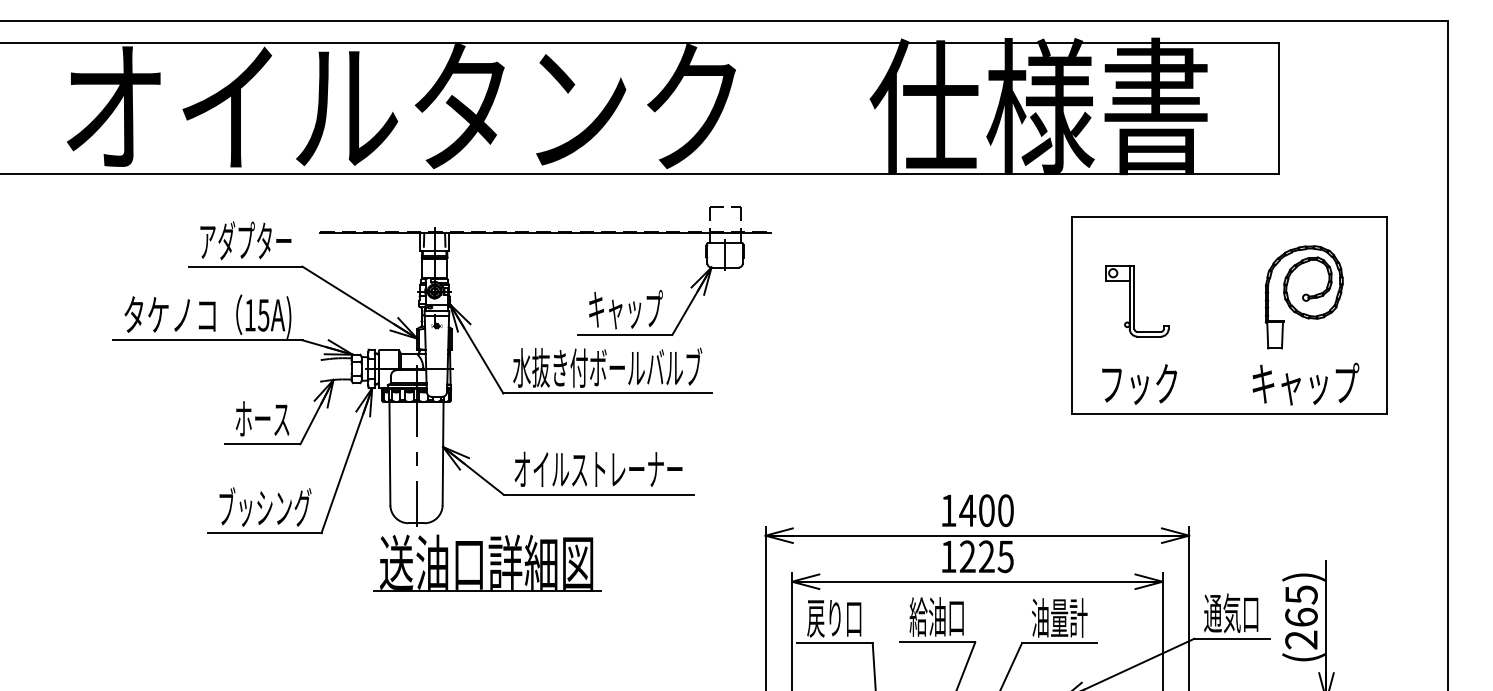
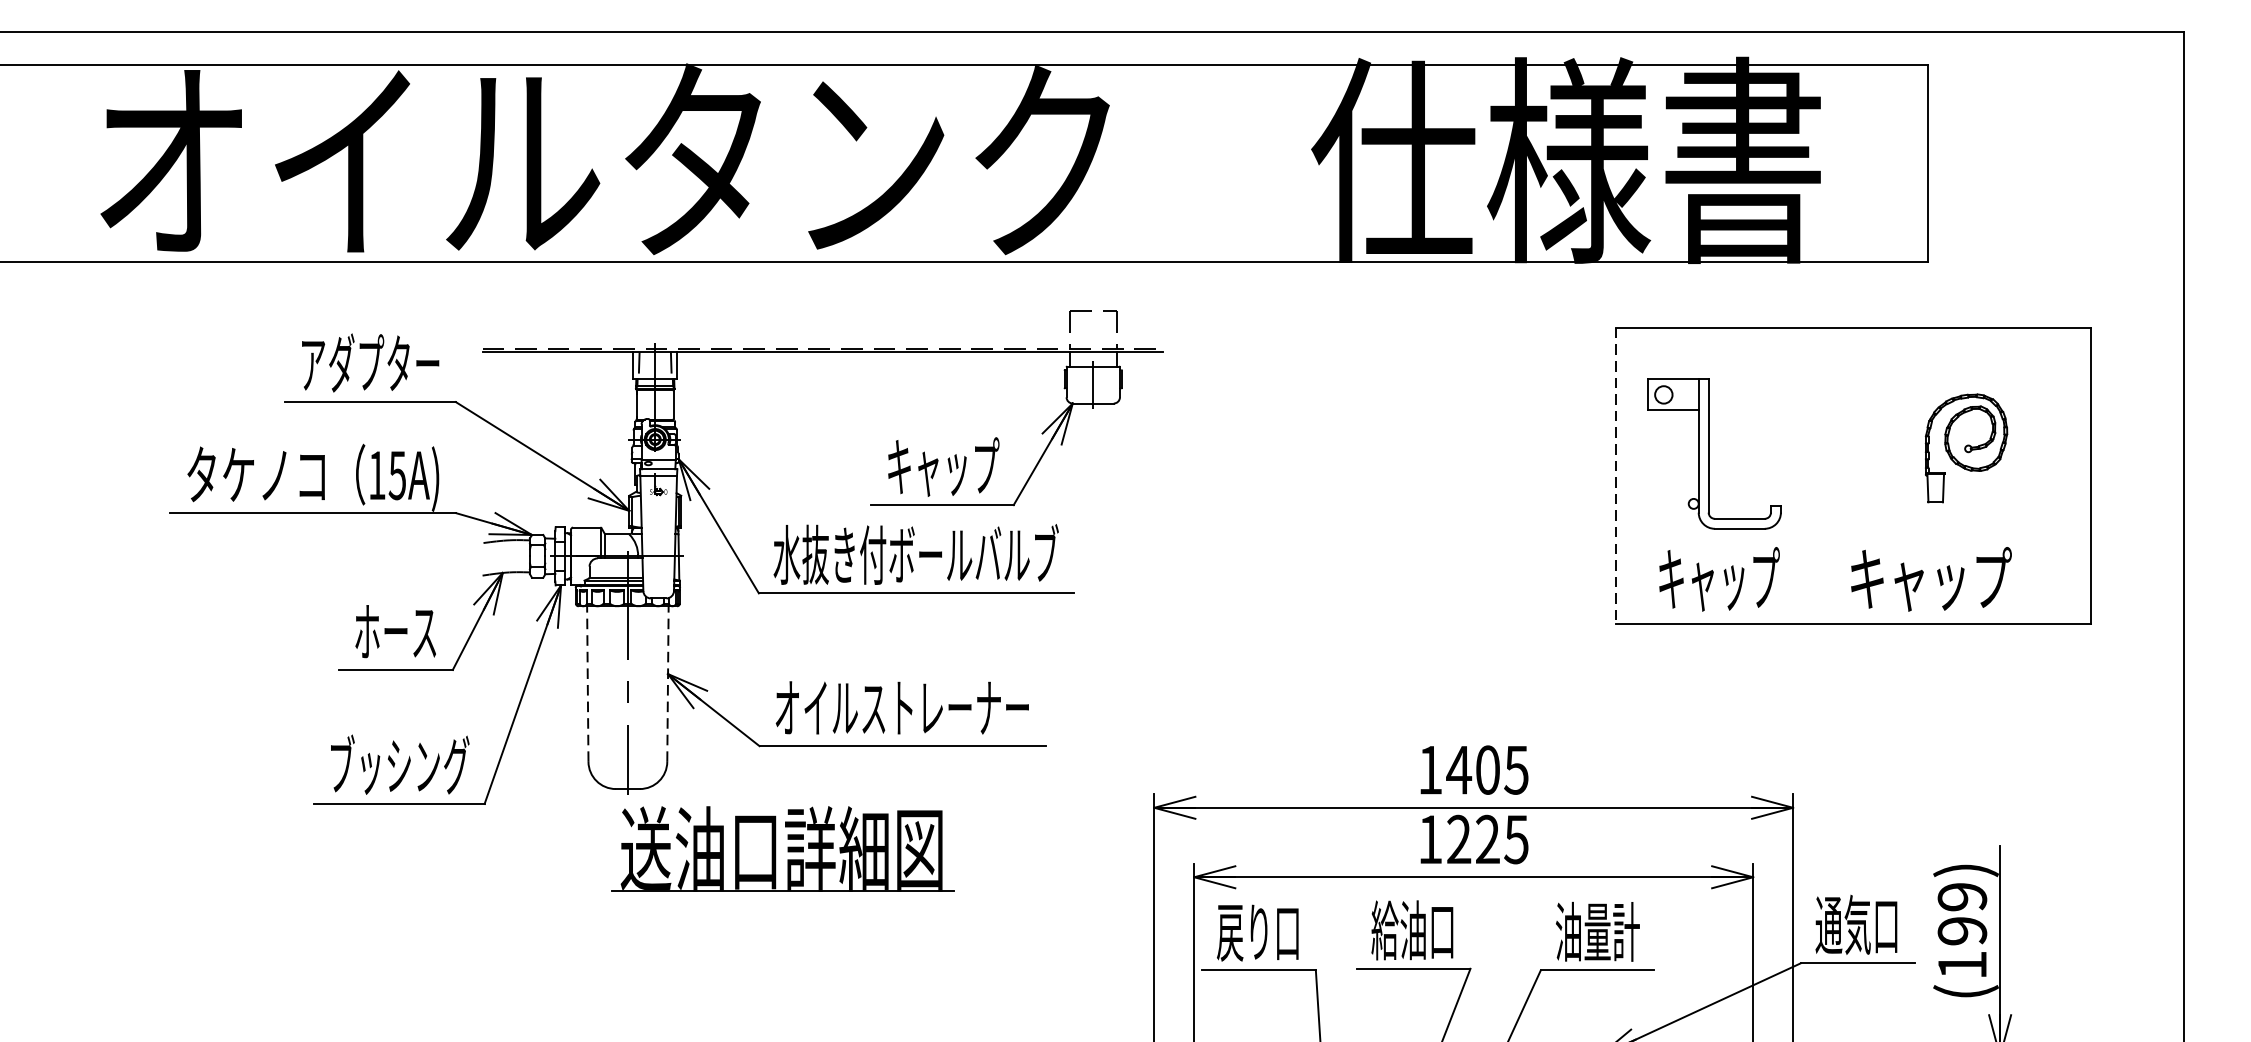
part: (1303, 297) -> (1965, 448), size x0.7
part: (1137, 301) -> (1715, 454), size x1.4
line: (1071, 316) -> (1615, 477), solid -> dashed
text: (1140, 383) -> (1719, 578), フック -> キャップ
text: (1305, 383) -> (1930, 578), moved
line: (389, 453) -> (587, 683), solid -> dashed
line: (443, 453) -> (668, 683), solid -> dashed
text: (1005, 510) -> (1516, 769), 1400 -> 1405
part: (487, 562) -> (783, 848), moved
text: (1301, 617) -> (1962, 931), (265) -> (199)

